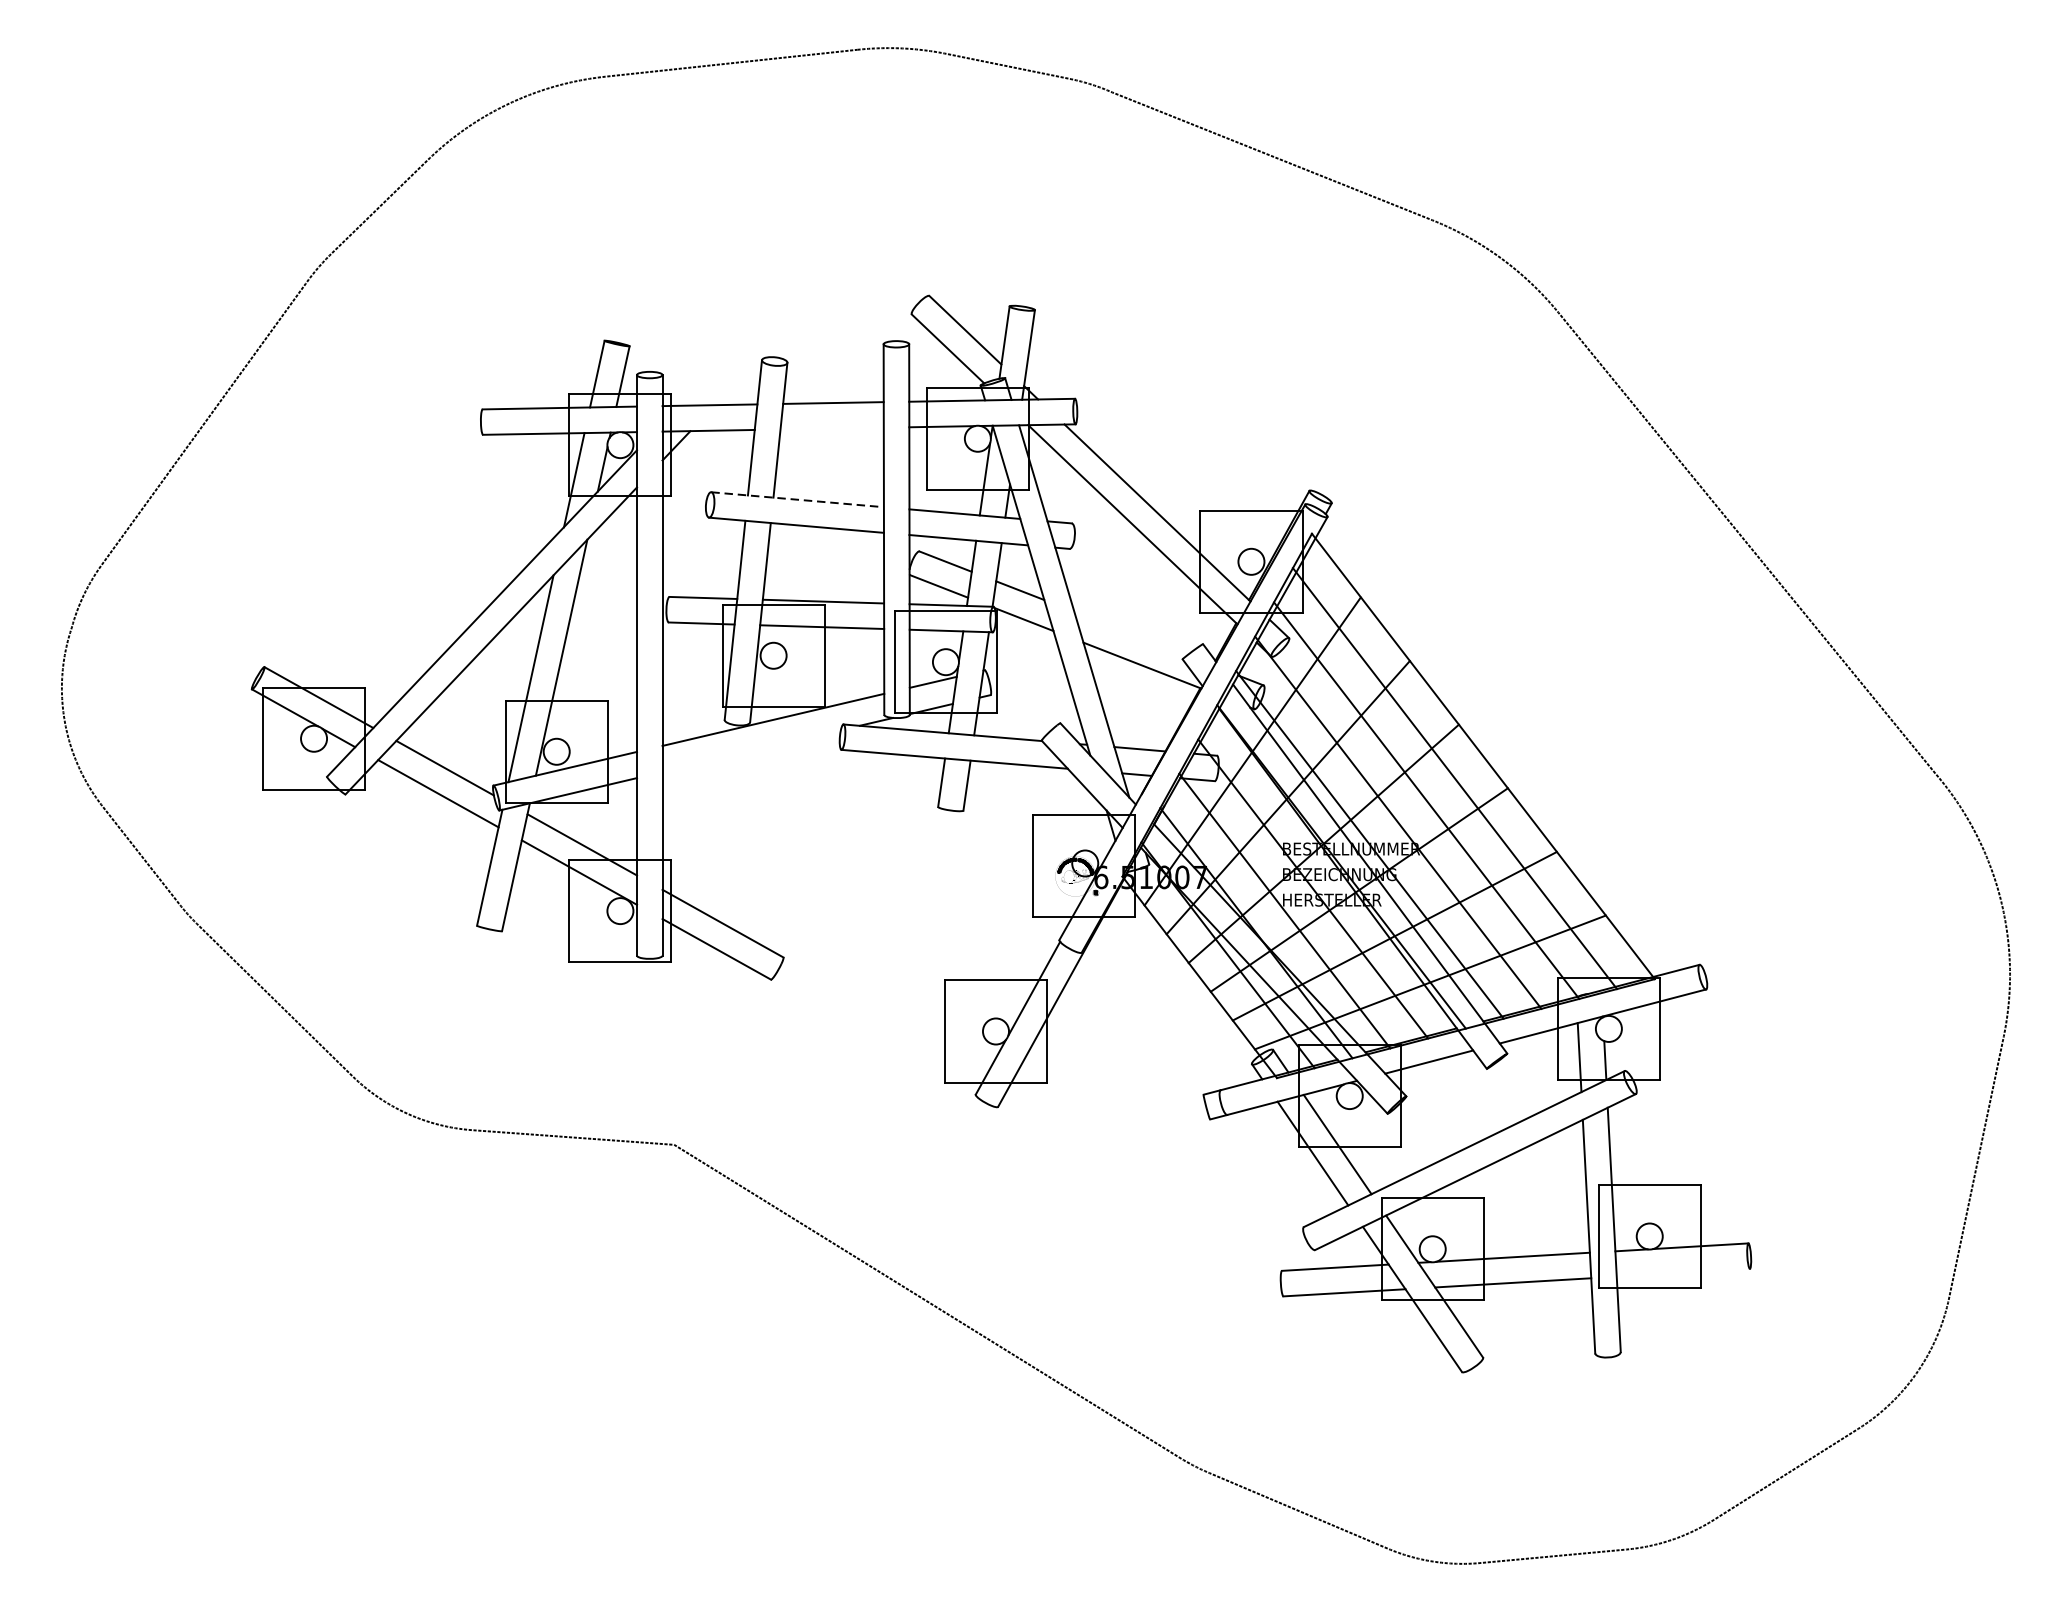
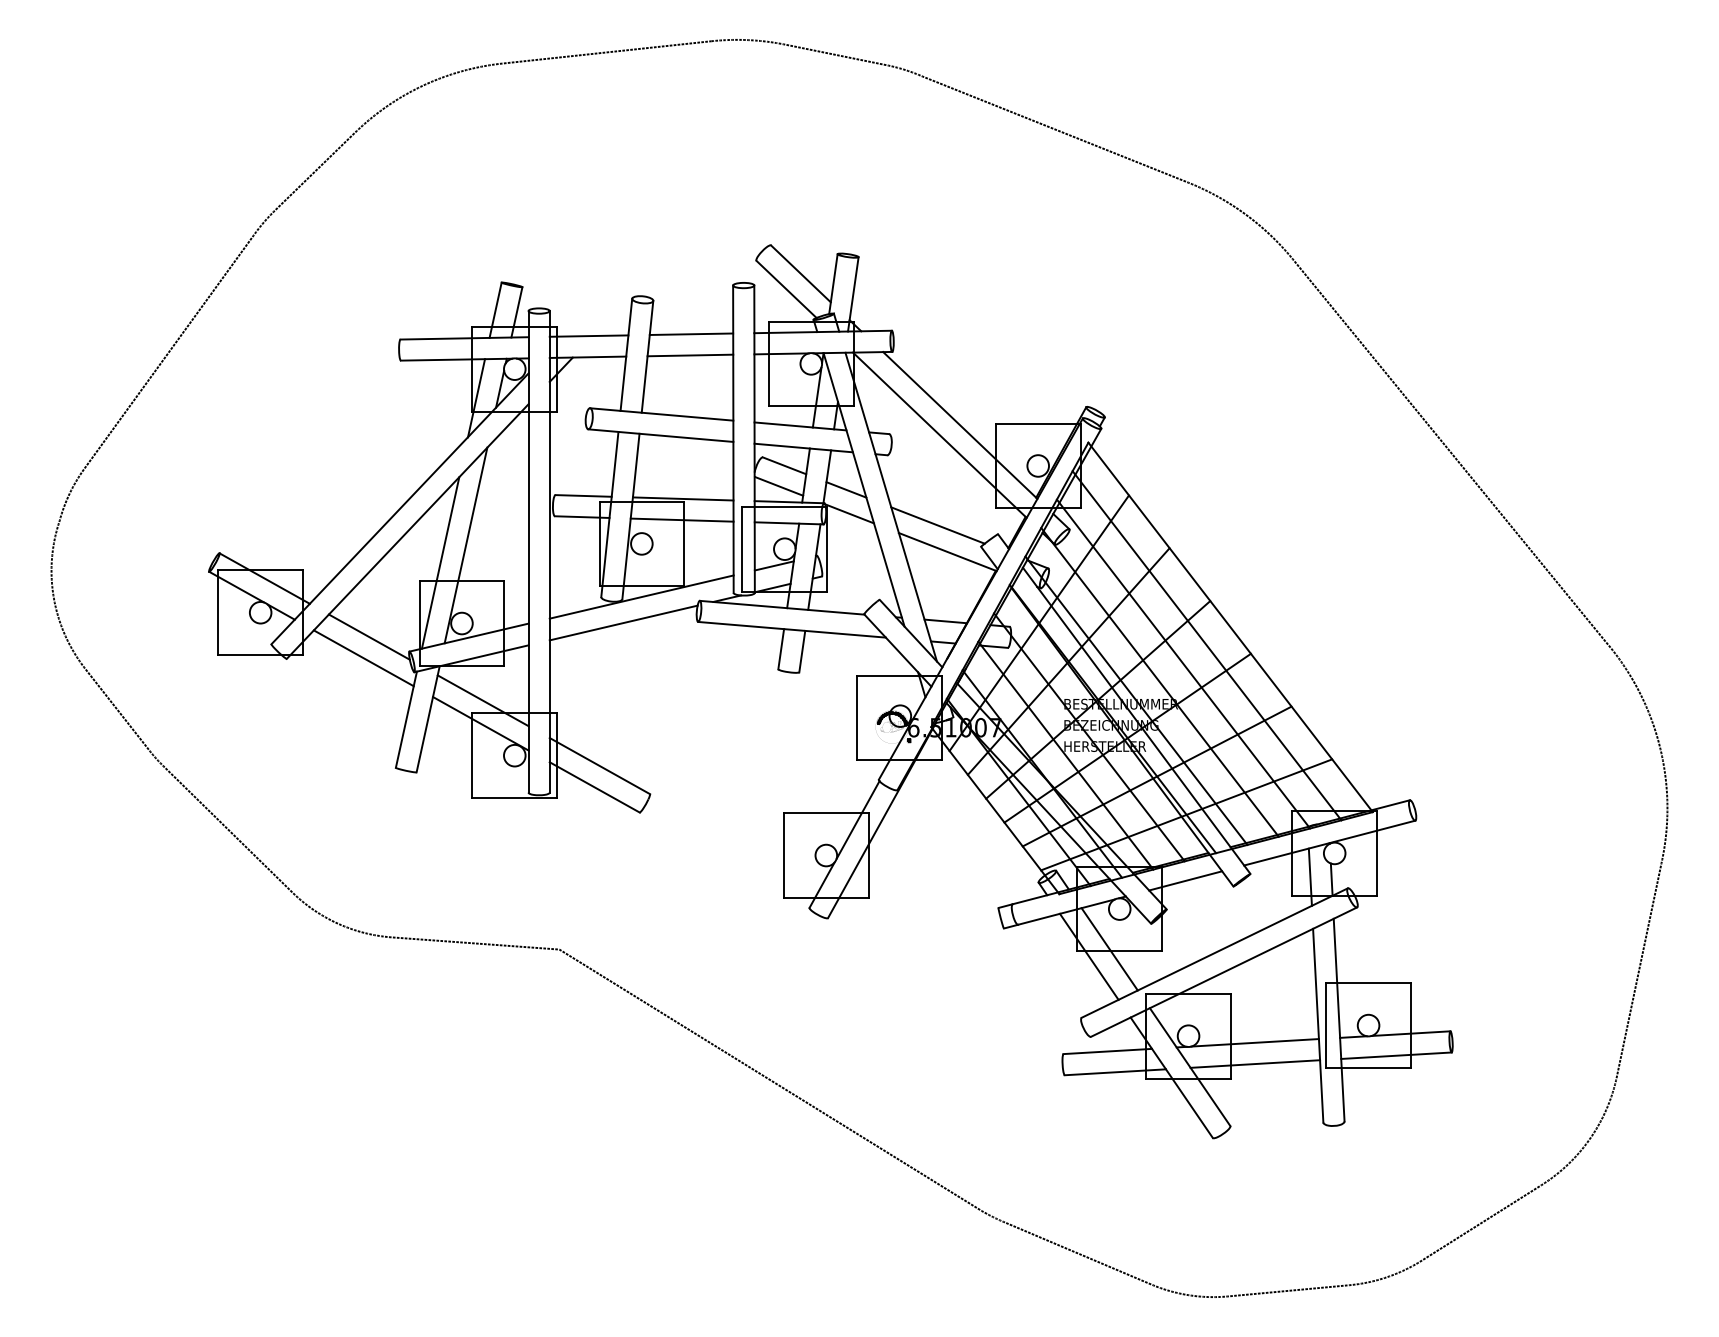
line: (832, 428) -> (690, 355), added
line: (797, 499) -> (661, 414), dashed -> solid
line: (1130, 633) -> (937, 525), added
line: (751, 750) -> (623, 622), added
line: (1683, 1272) -> (1396, 1055), added

